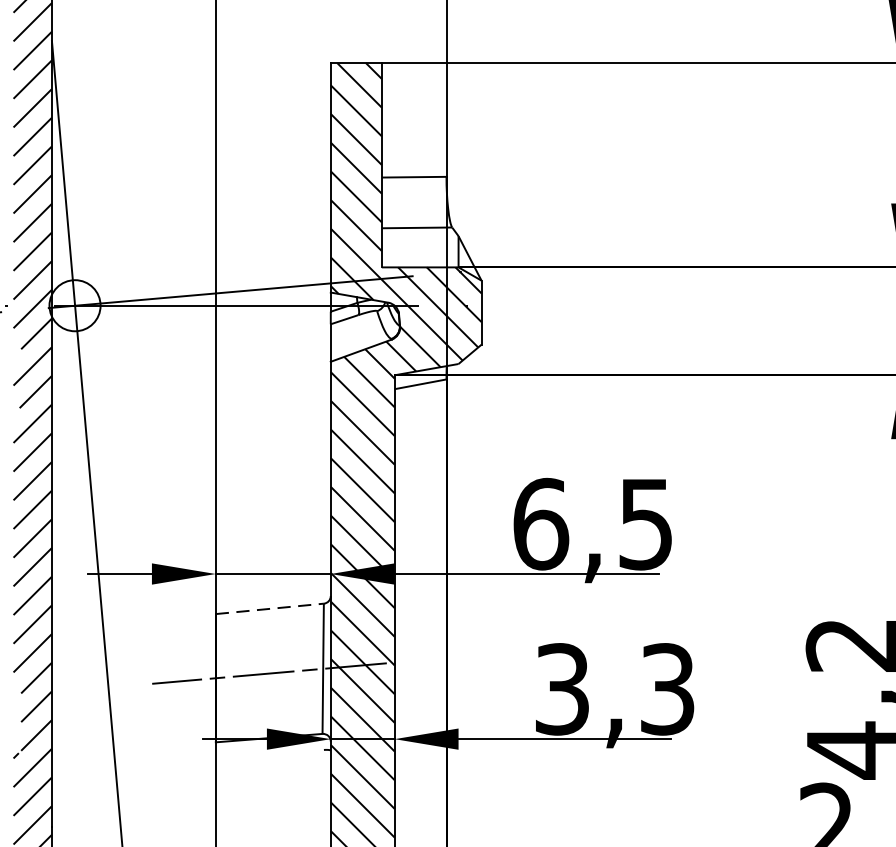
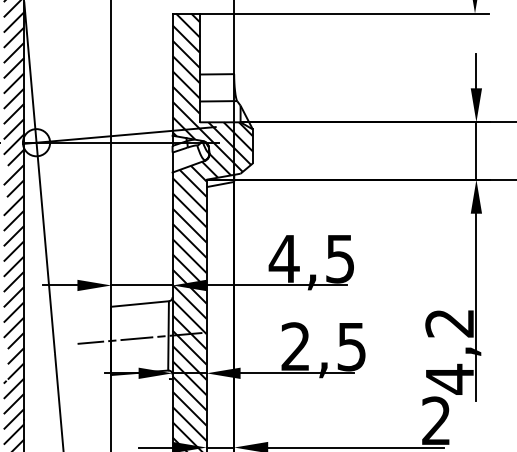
text: (539, 523) -> (283, 258), 6,5 -> 4,5
line: (270, 609) -> (140, 304), dashed -> solid
text: (614, 688) -> (323, 346), 3,3 -> 2,5

